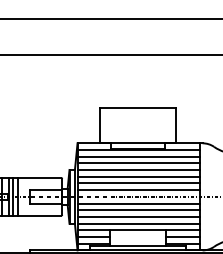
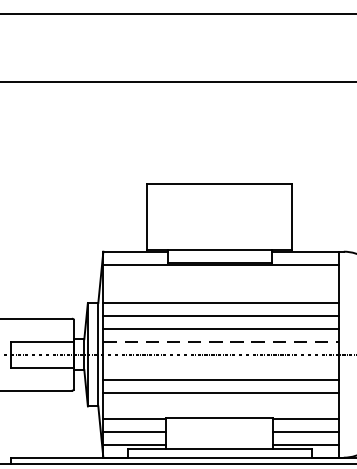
line: (138, 156) -> (220, 277), removed
line: (138, 163) -> (220, 290), removed
line: (139, 190) -> (222, 342), solid -> dashed
line: (138, 203) -> (220, 367), removed
line: (138, 223) -> (220, 405), removed

